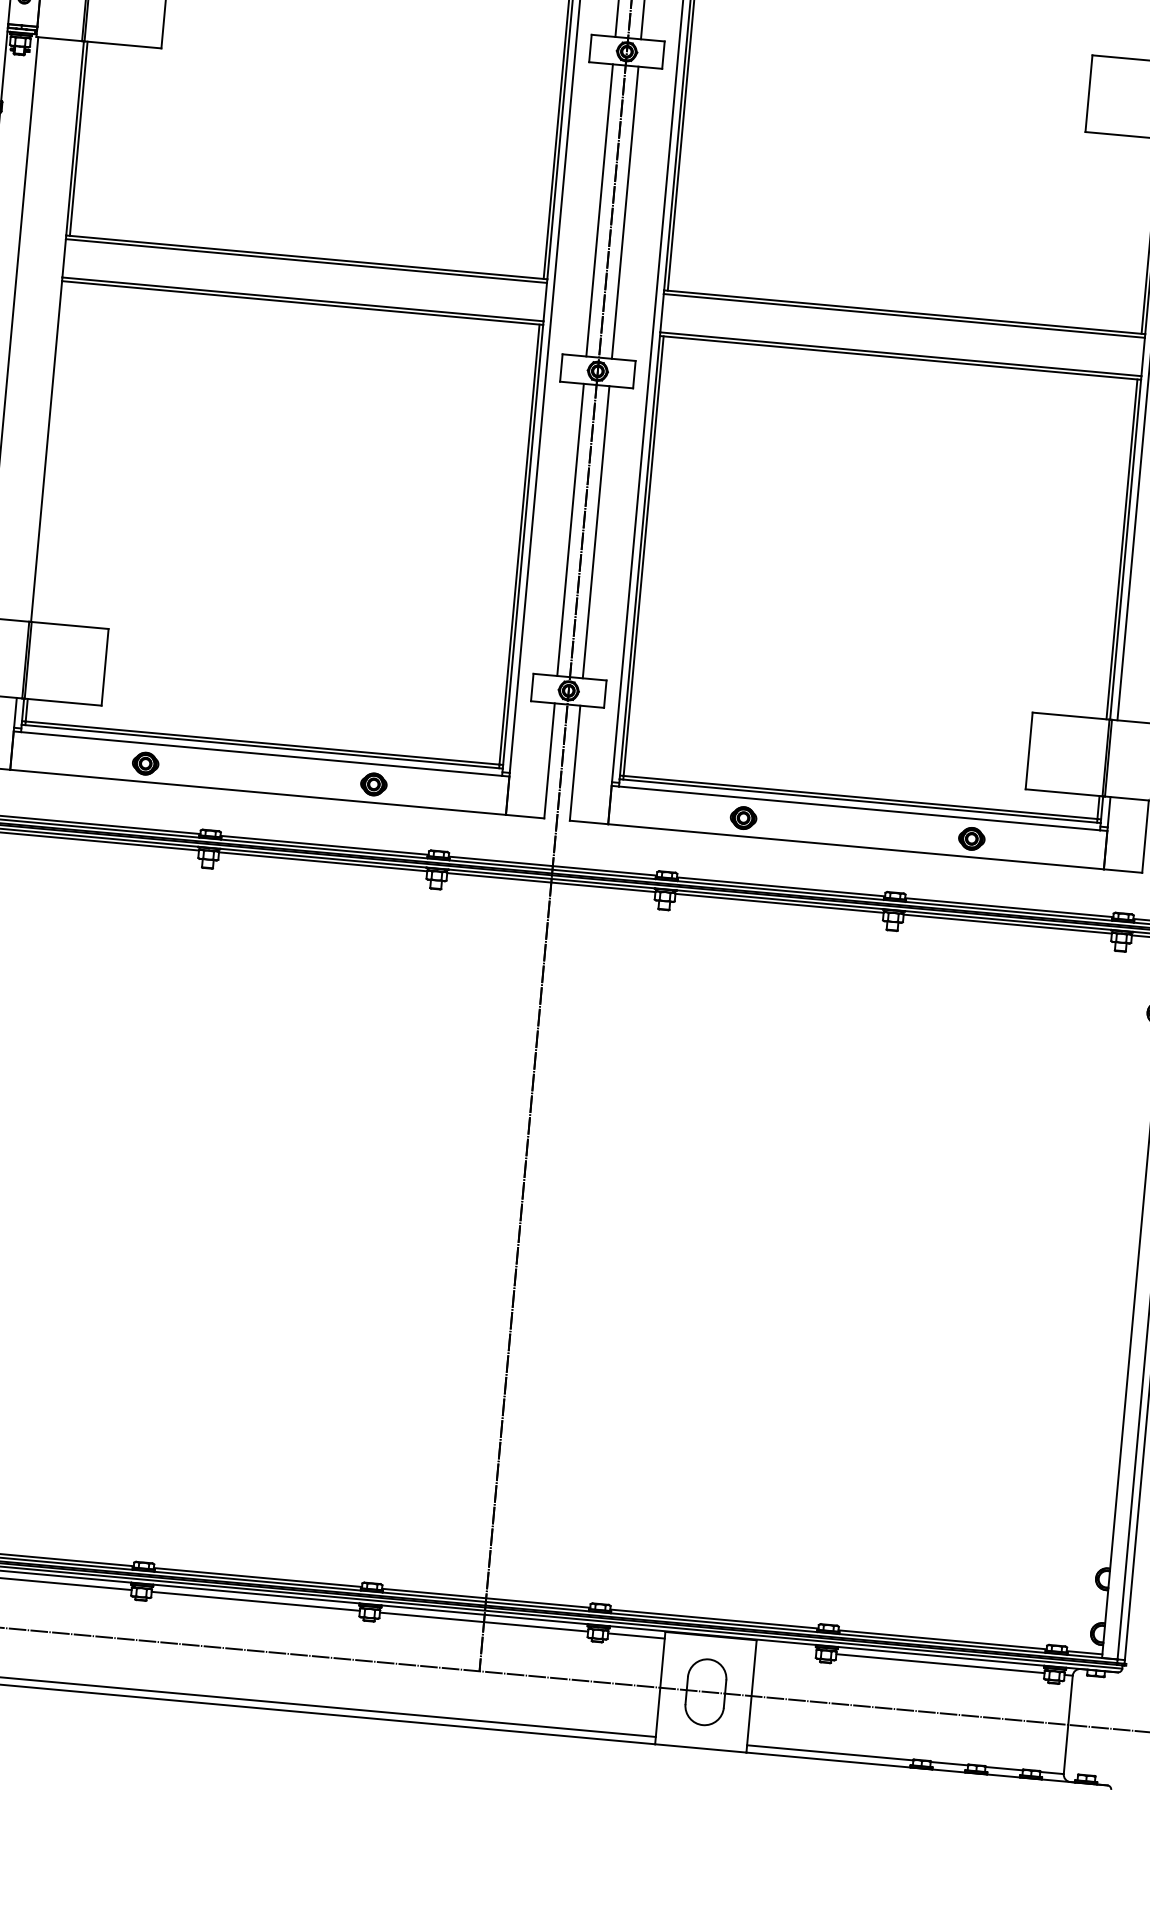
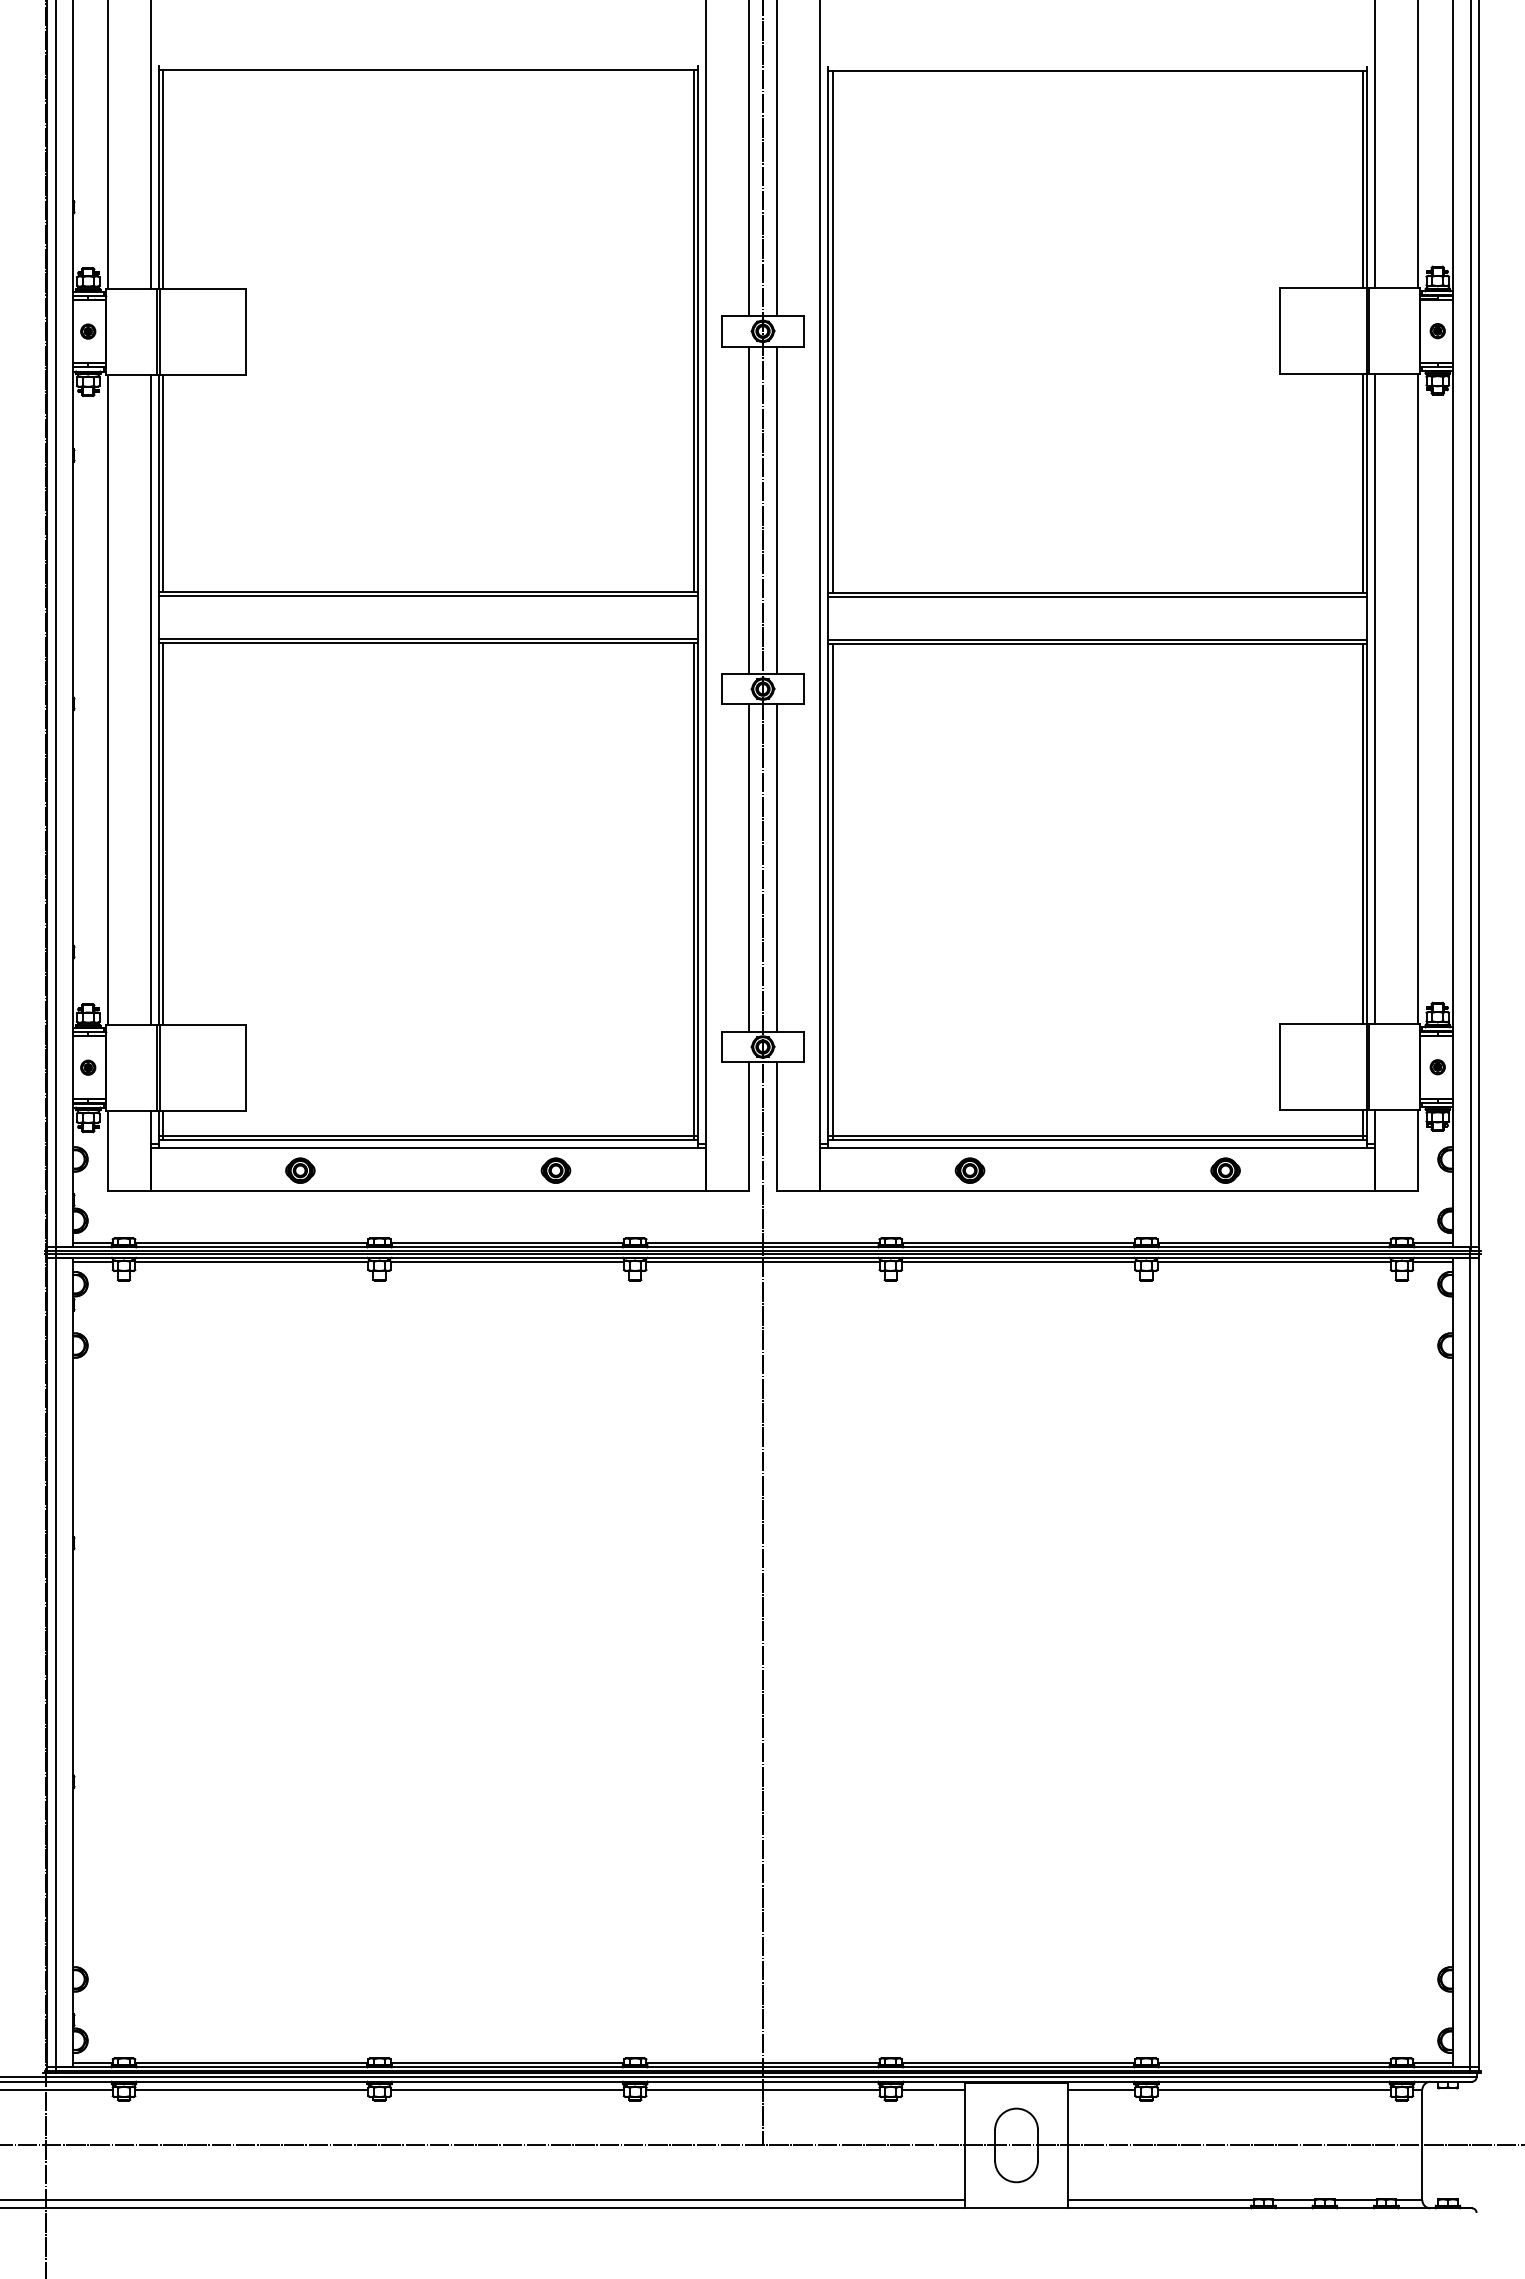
line: (50, 330) -> (150, 699), added
line: (49, 451) -> (162, 833), added
line: (786, 1649) -> (1101, 2089), added

